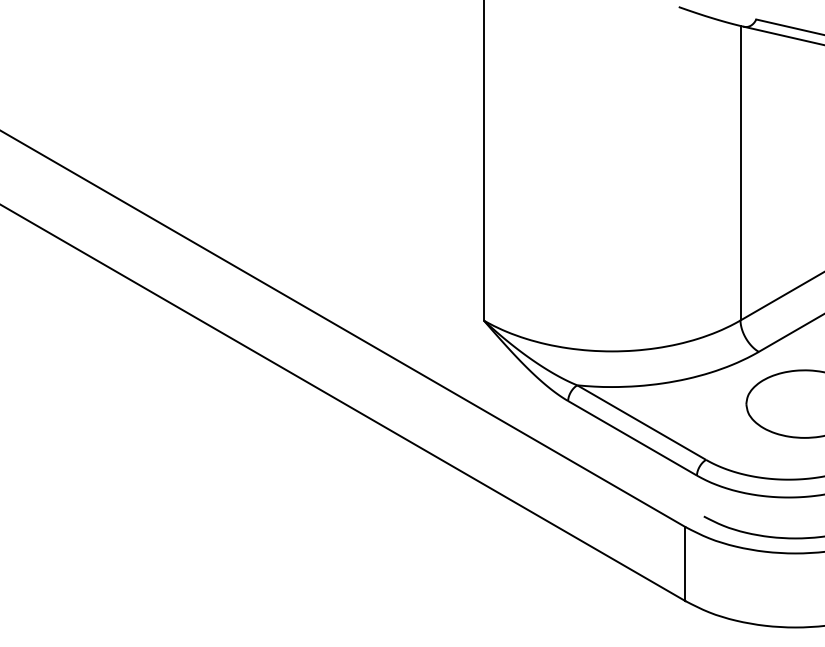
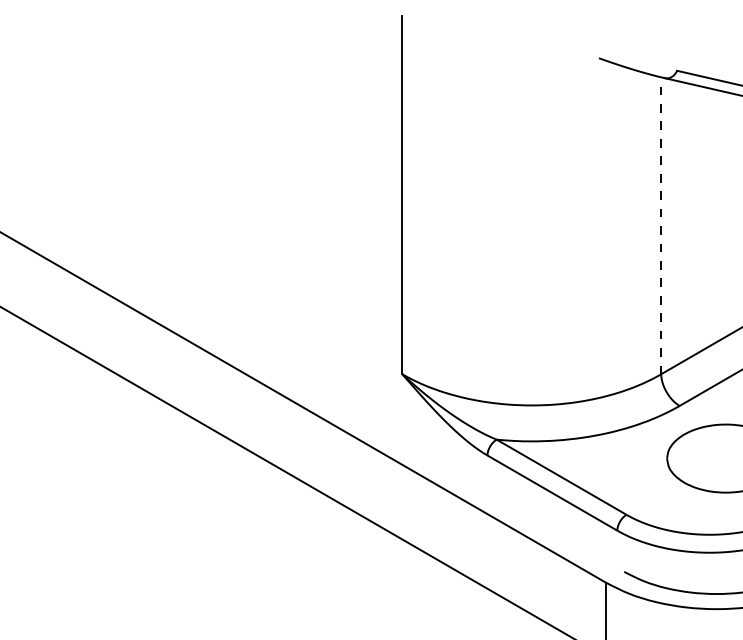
line: (740, 172) -> (661, 225), solid -> dashed

